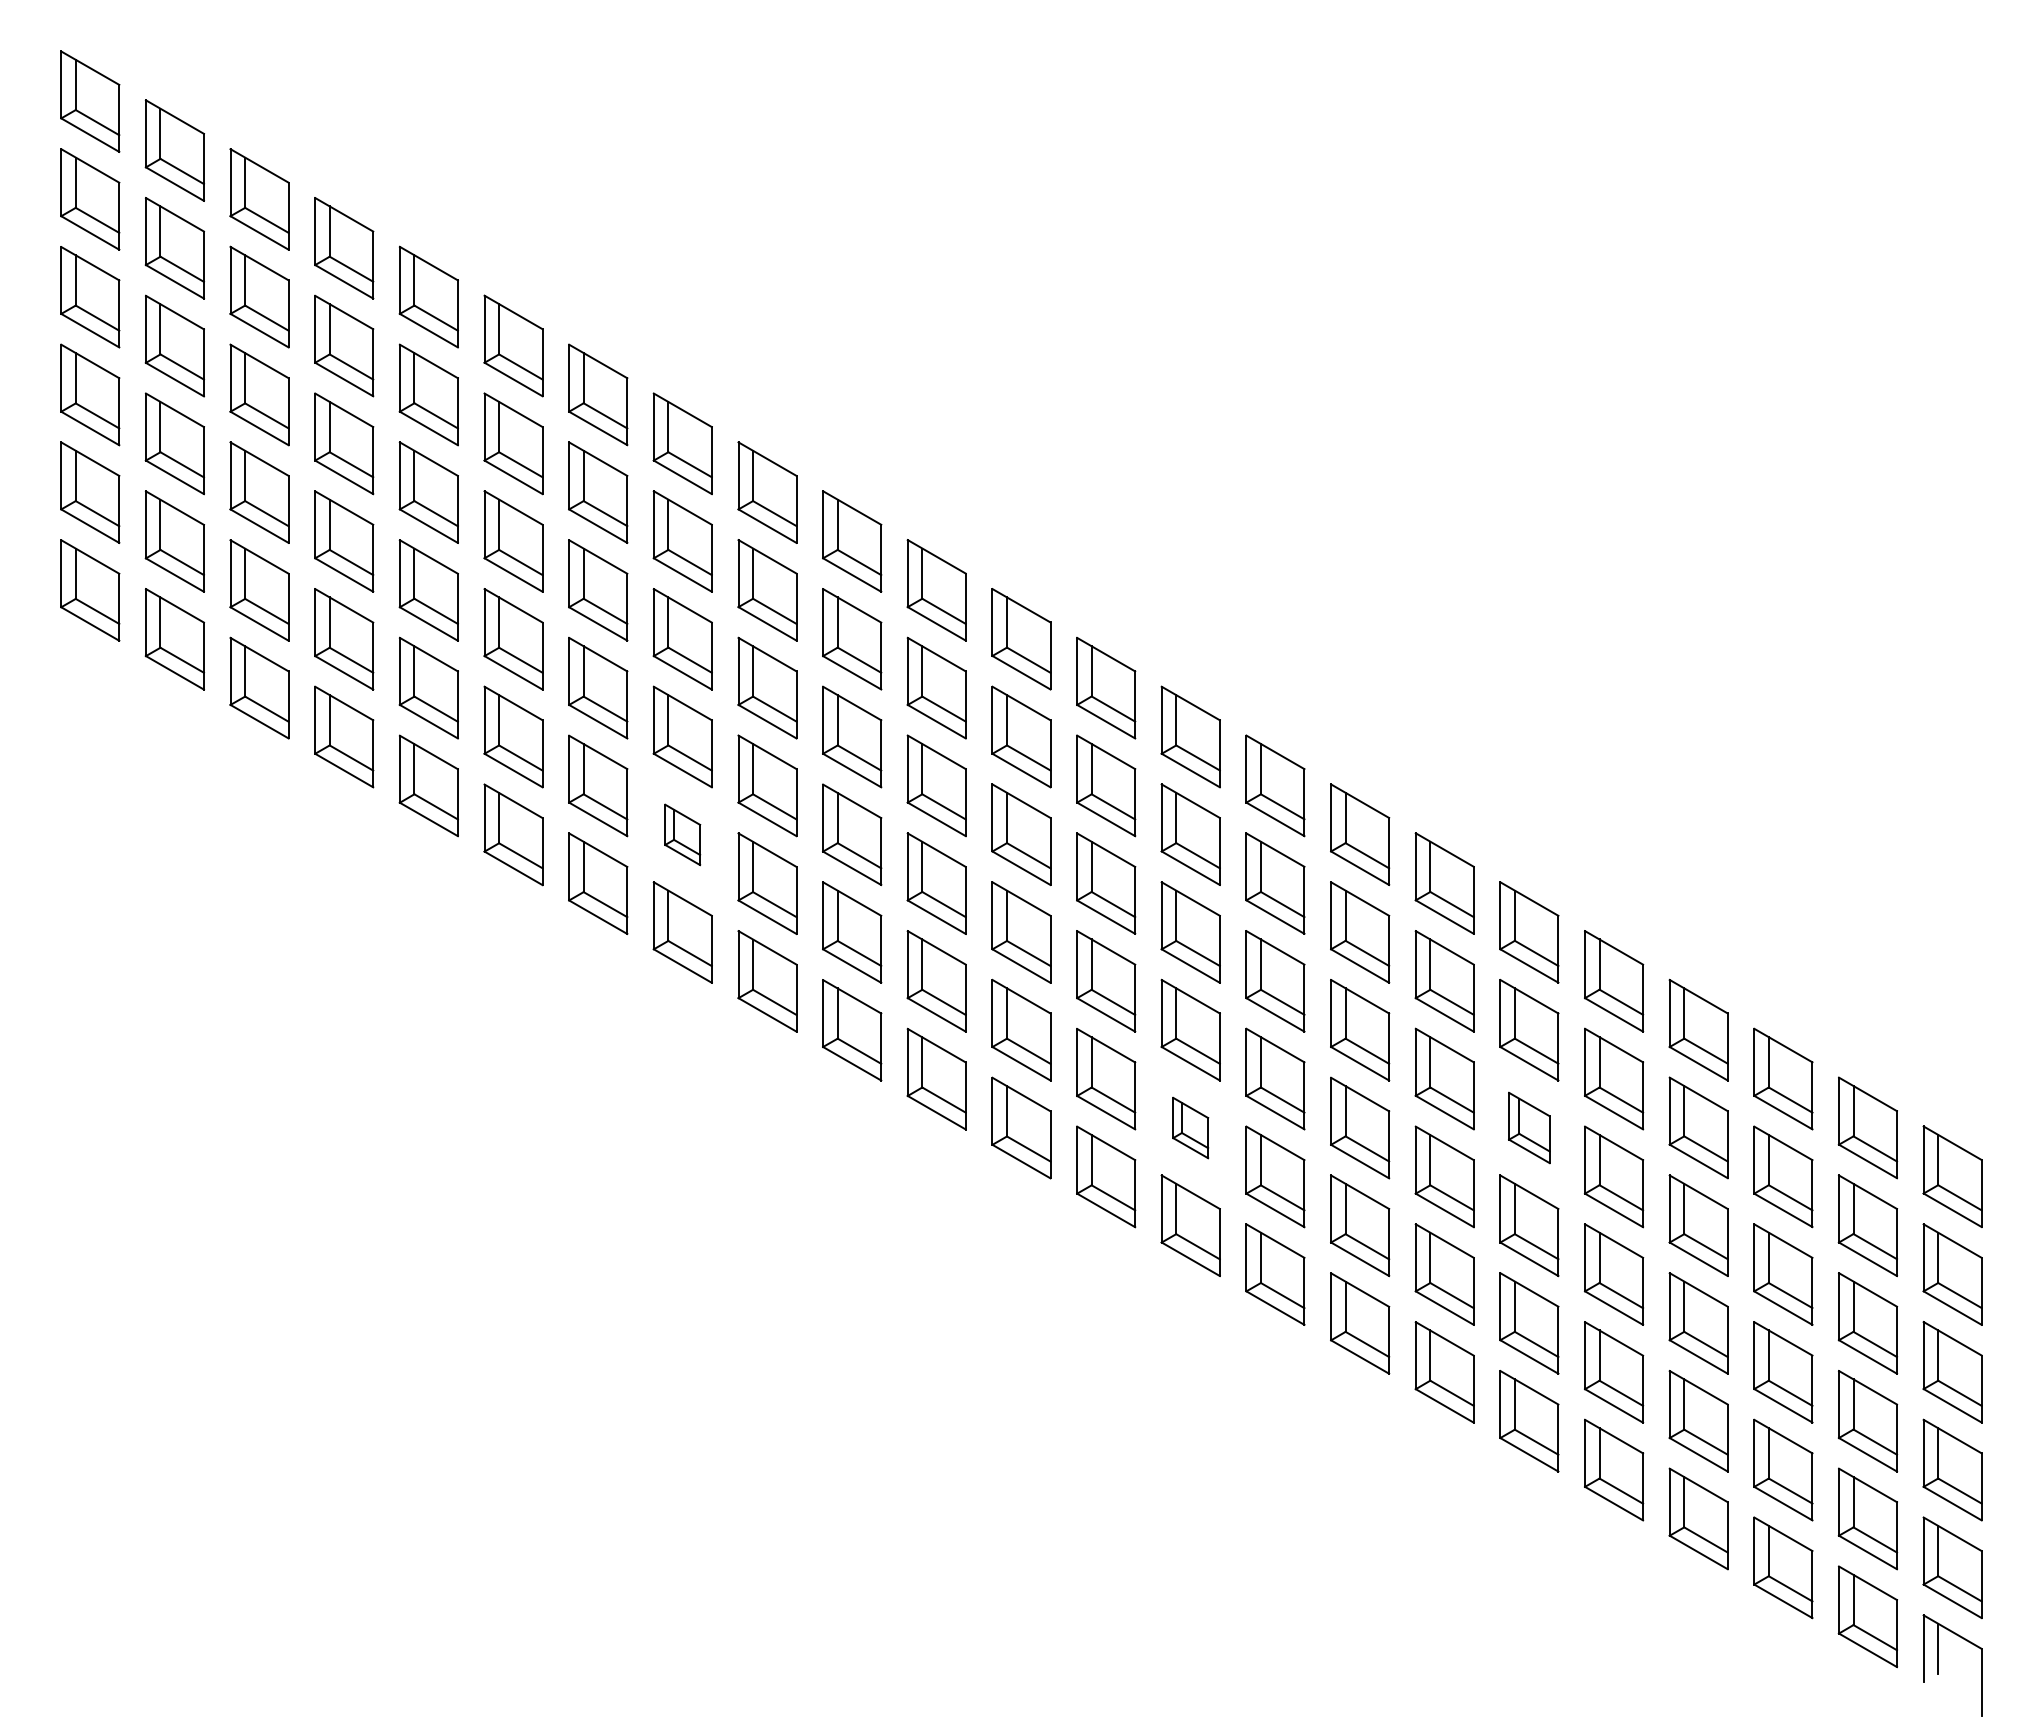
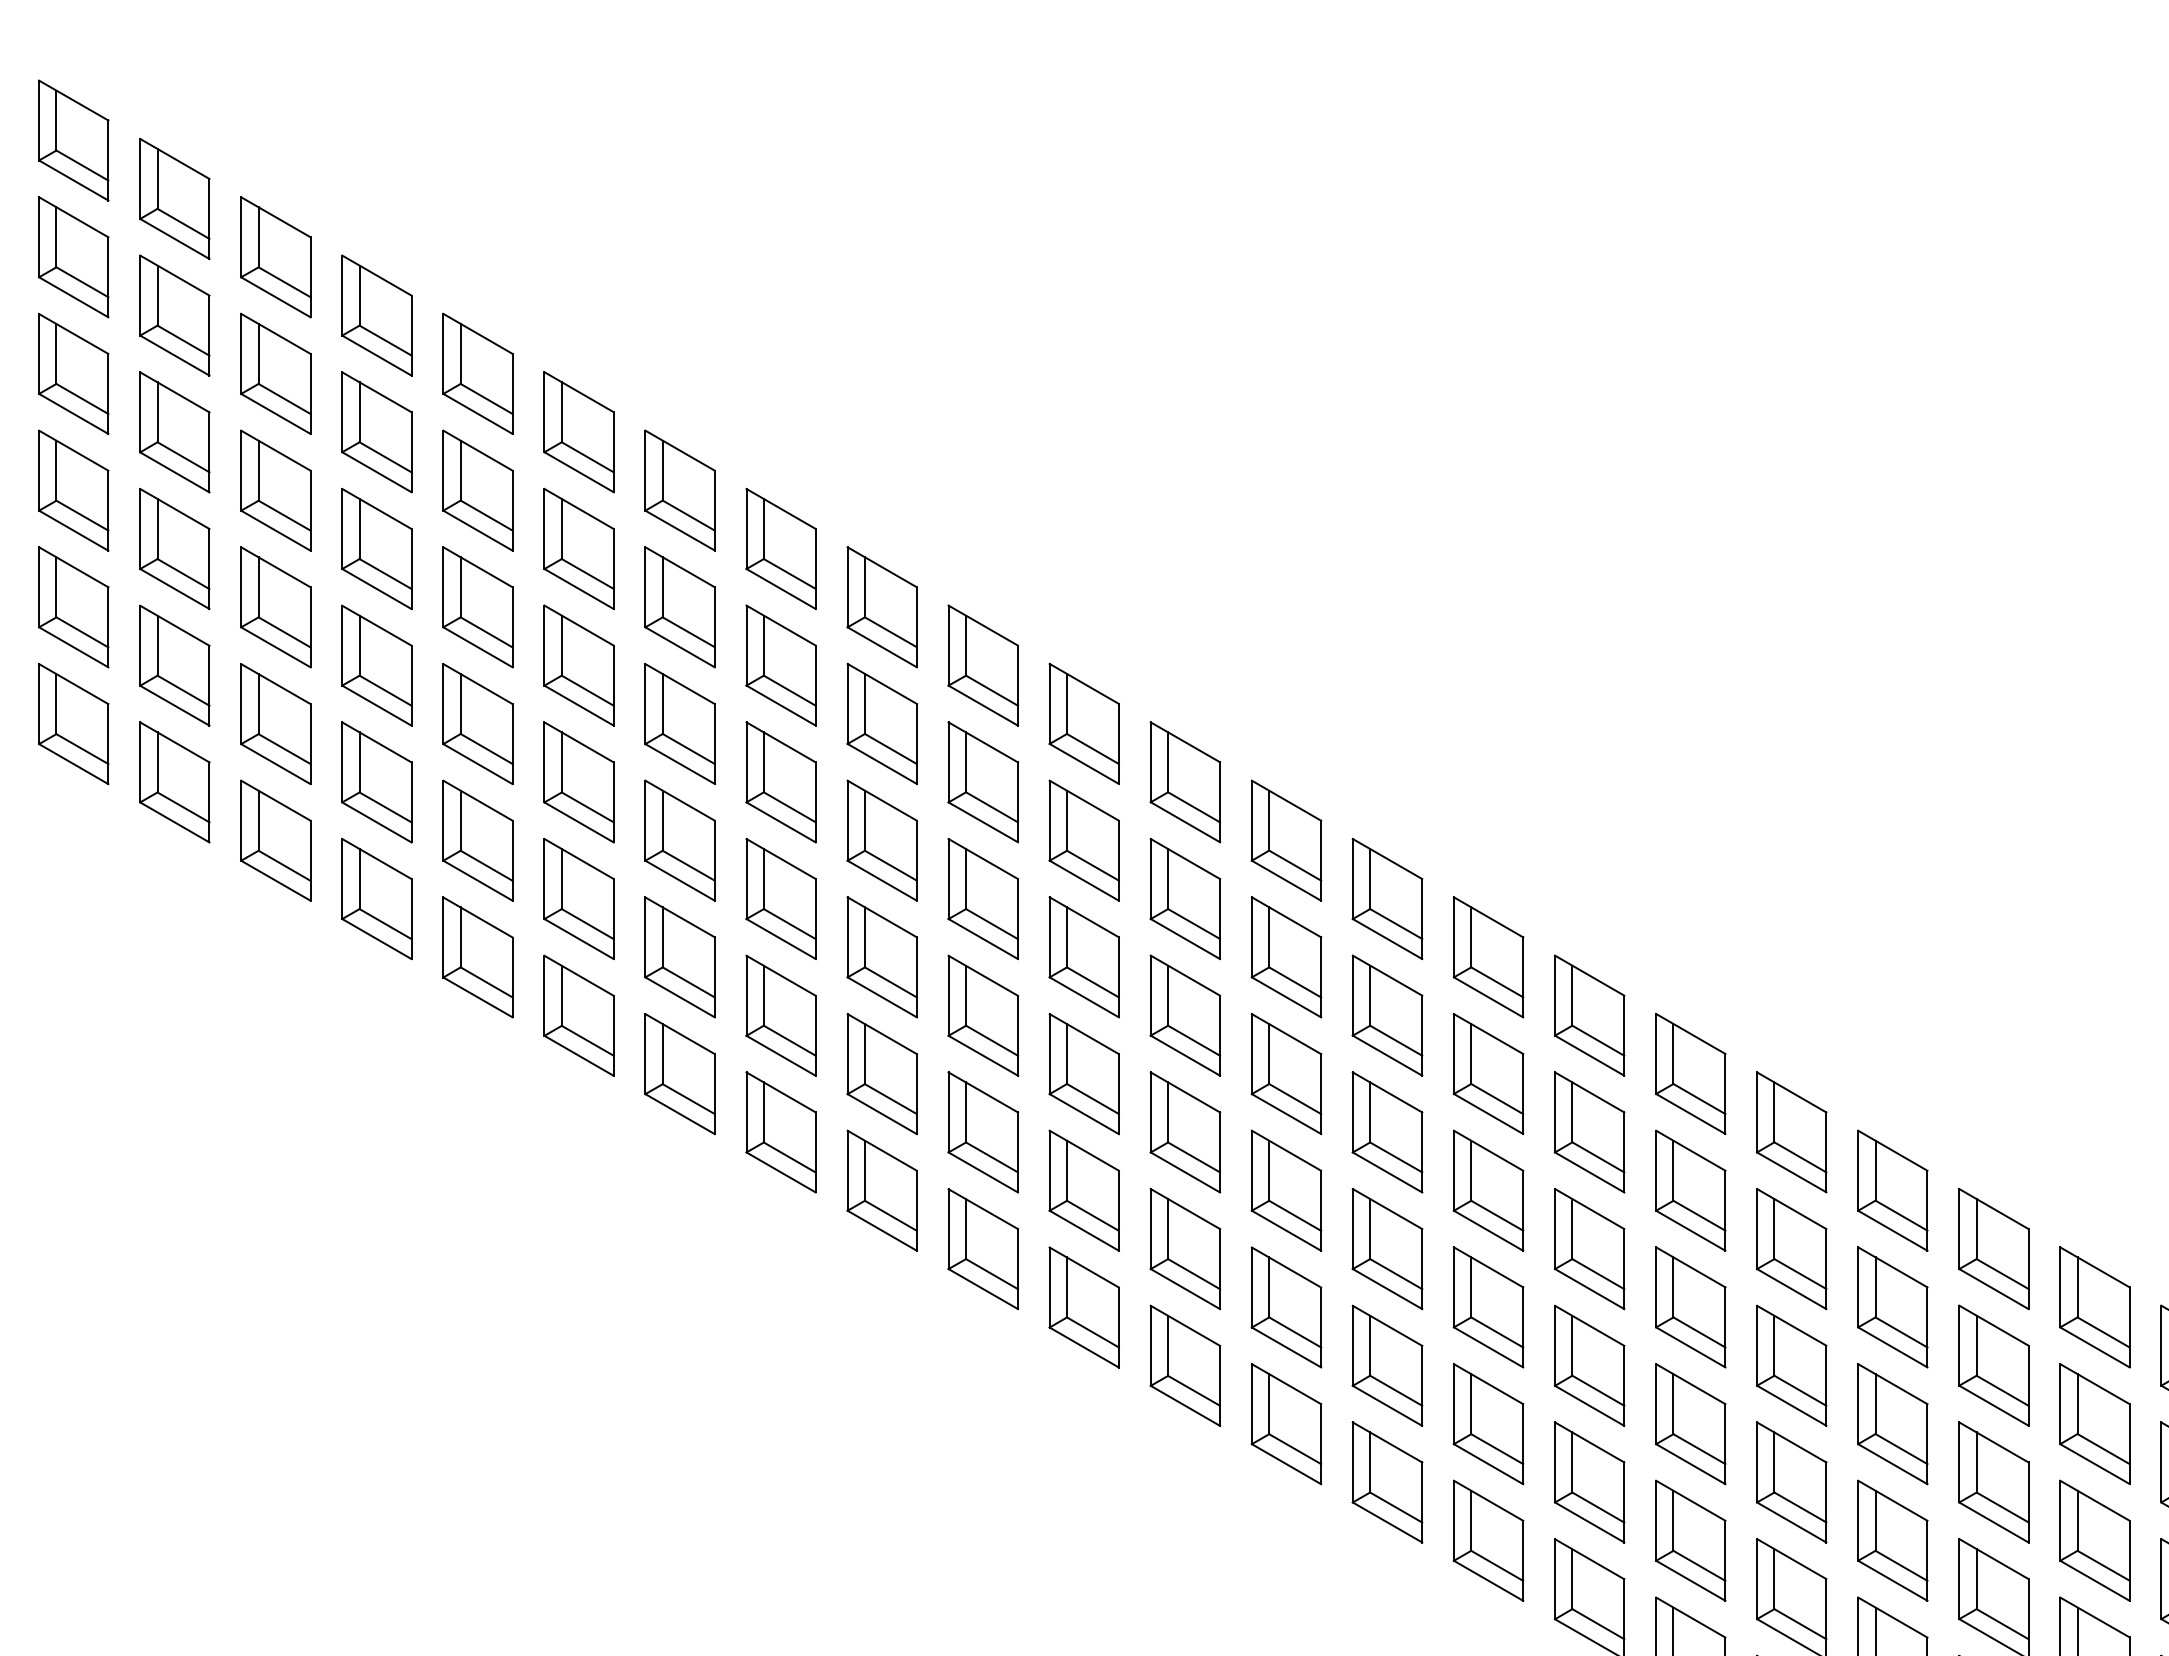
part: (682, 834) -> (780, 1015), size x1.67
part: (1190, 1127) -> (1387, 1365), size x1.67
part: (1529, 1127) -> (1791, 1365), size x1.43

